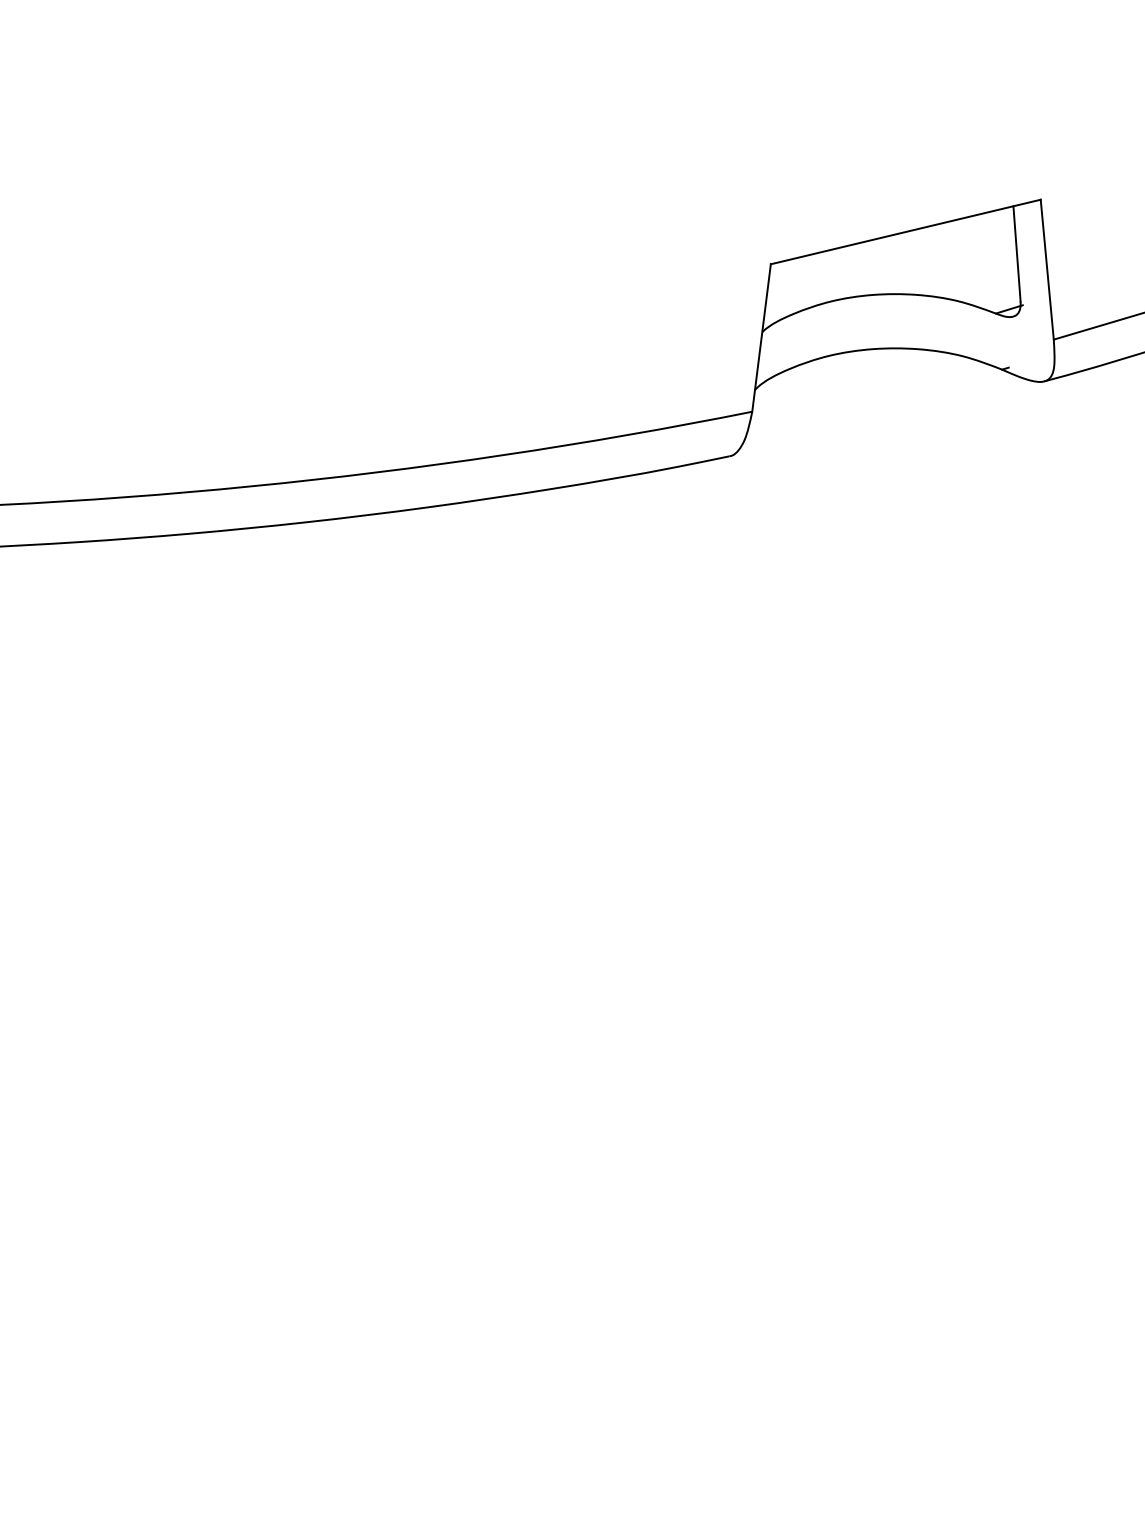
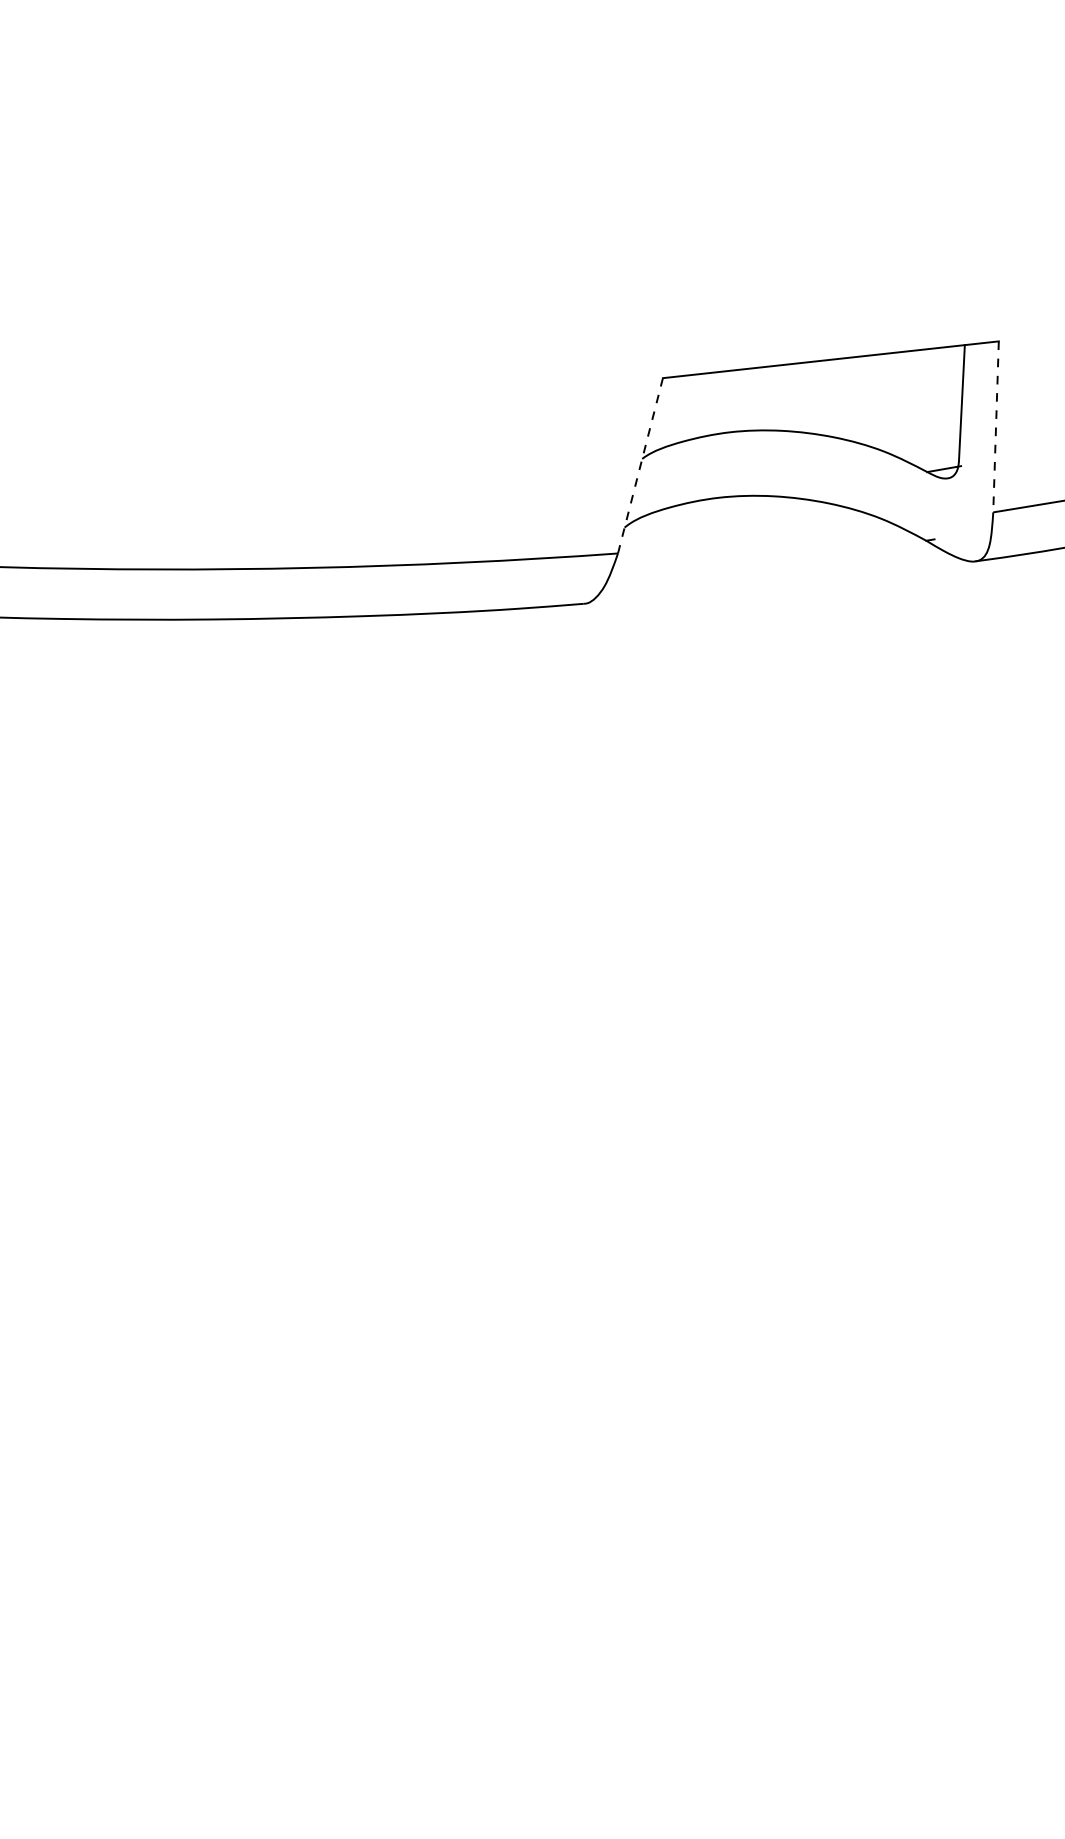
line: (1047, 270) -> (996, 427), solid -> dashed
line: (761, 337) -> (640, 465), solid -> dashed

